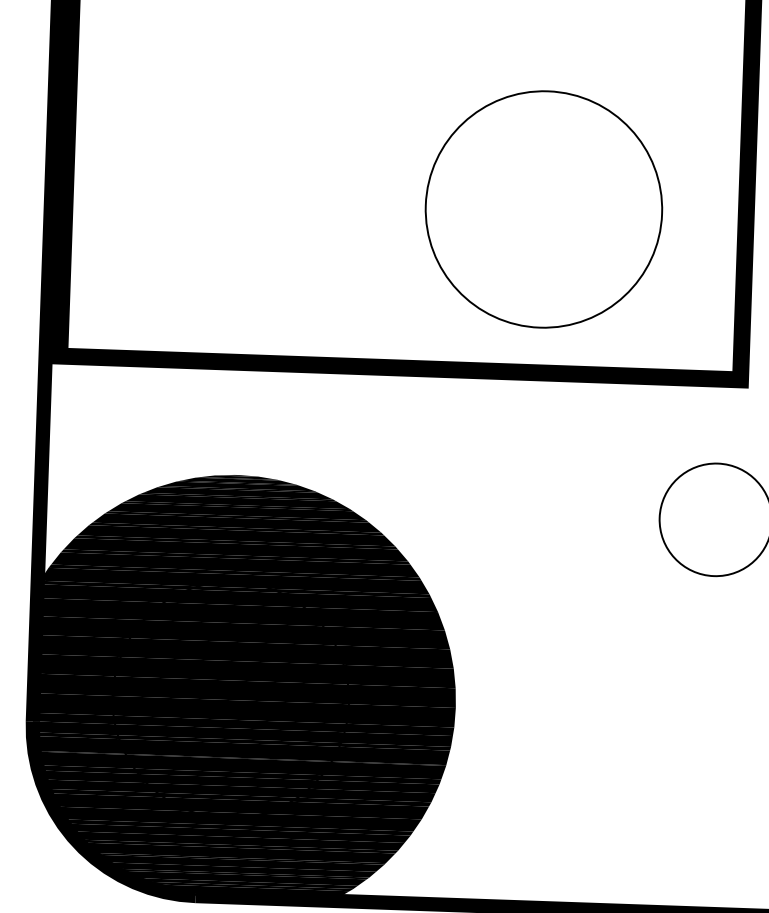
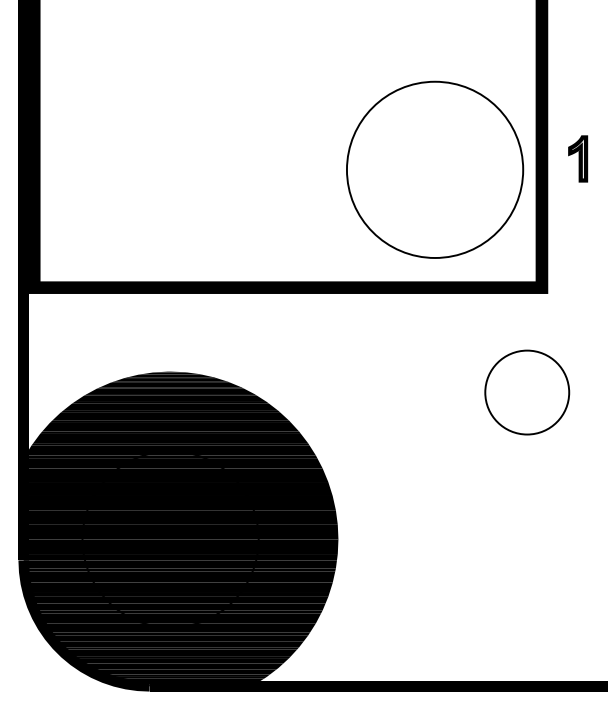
part: (544, 209) -> (435, 169), moved

